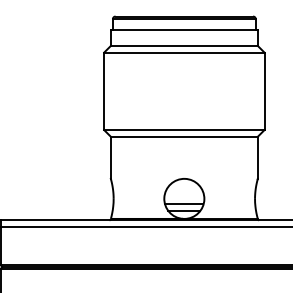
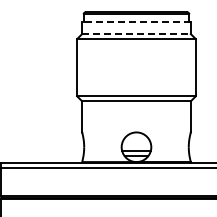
line: (184, 30) -> (136, 22), solid -> dashed
line: (184, 46) -> (136, 34), solid -> dashed

